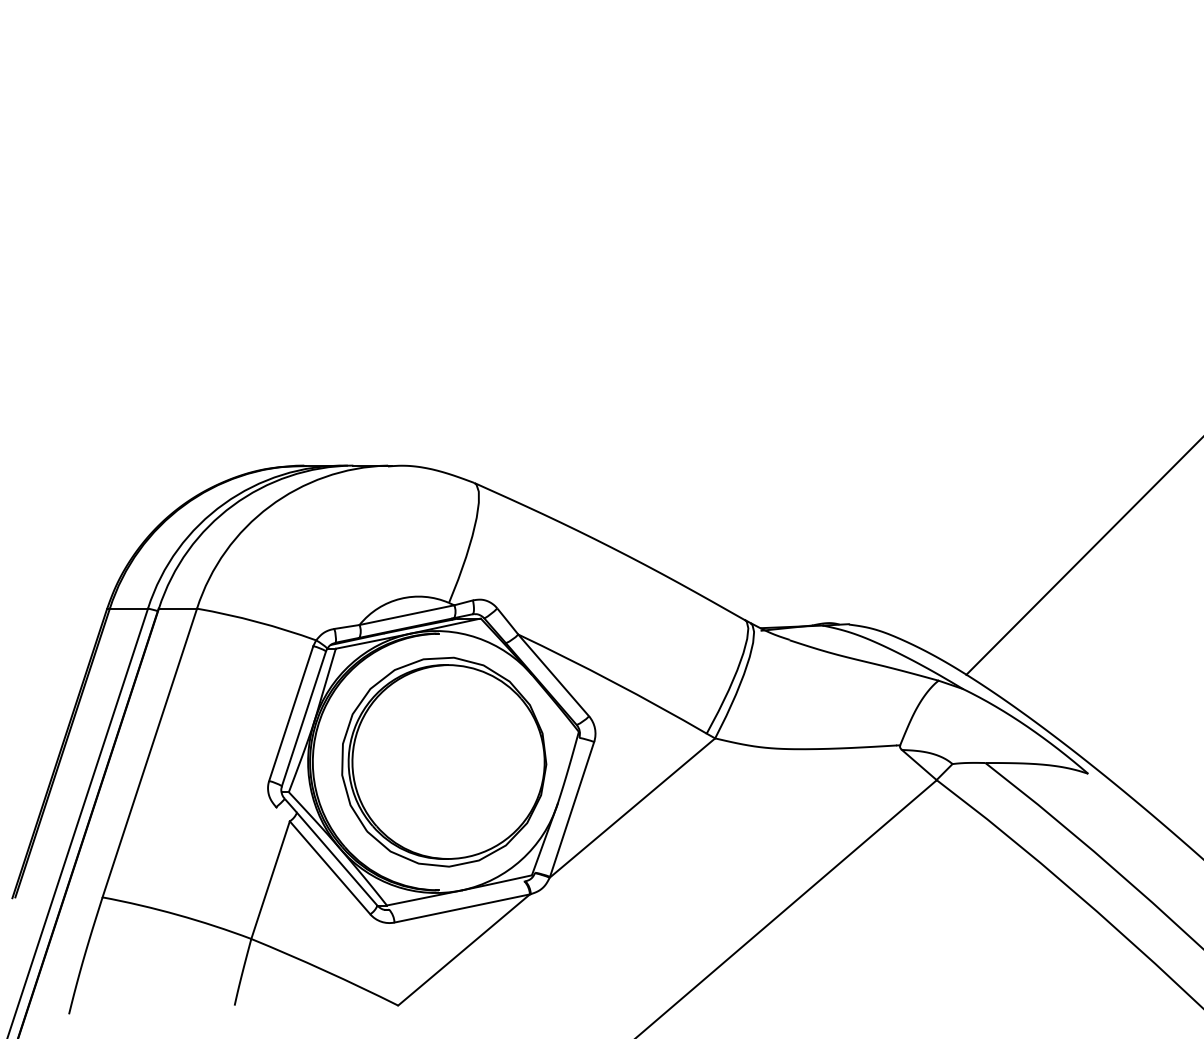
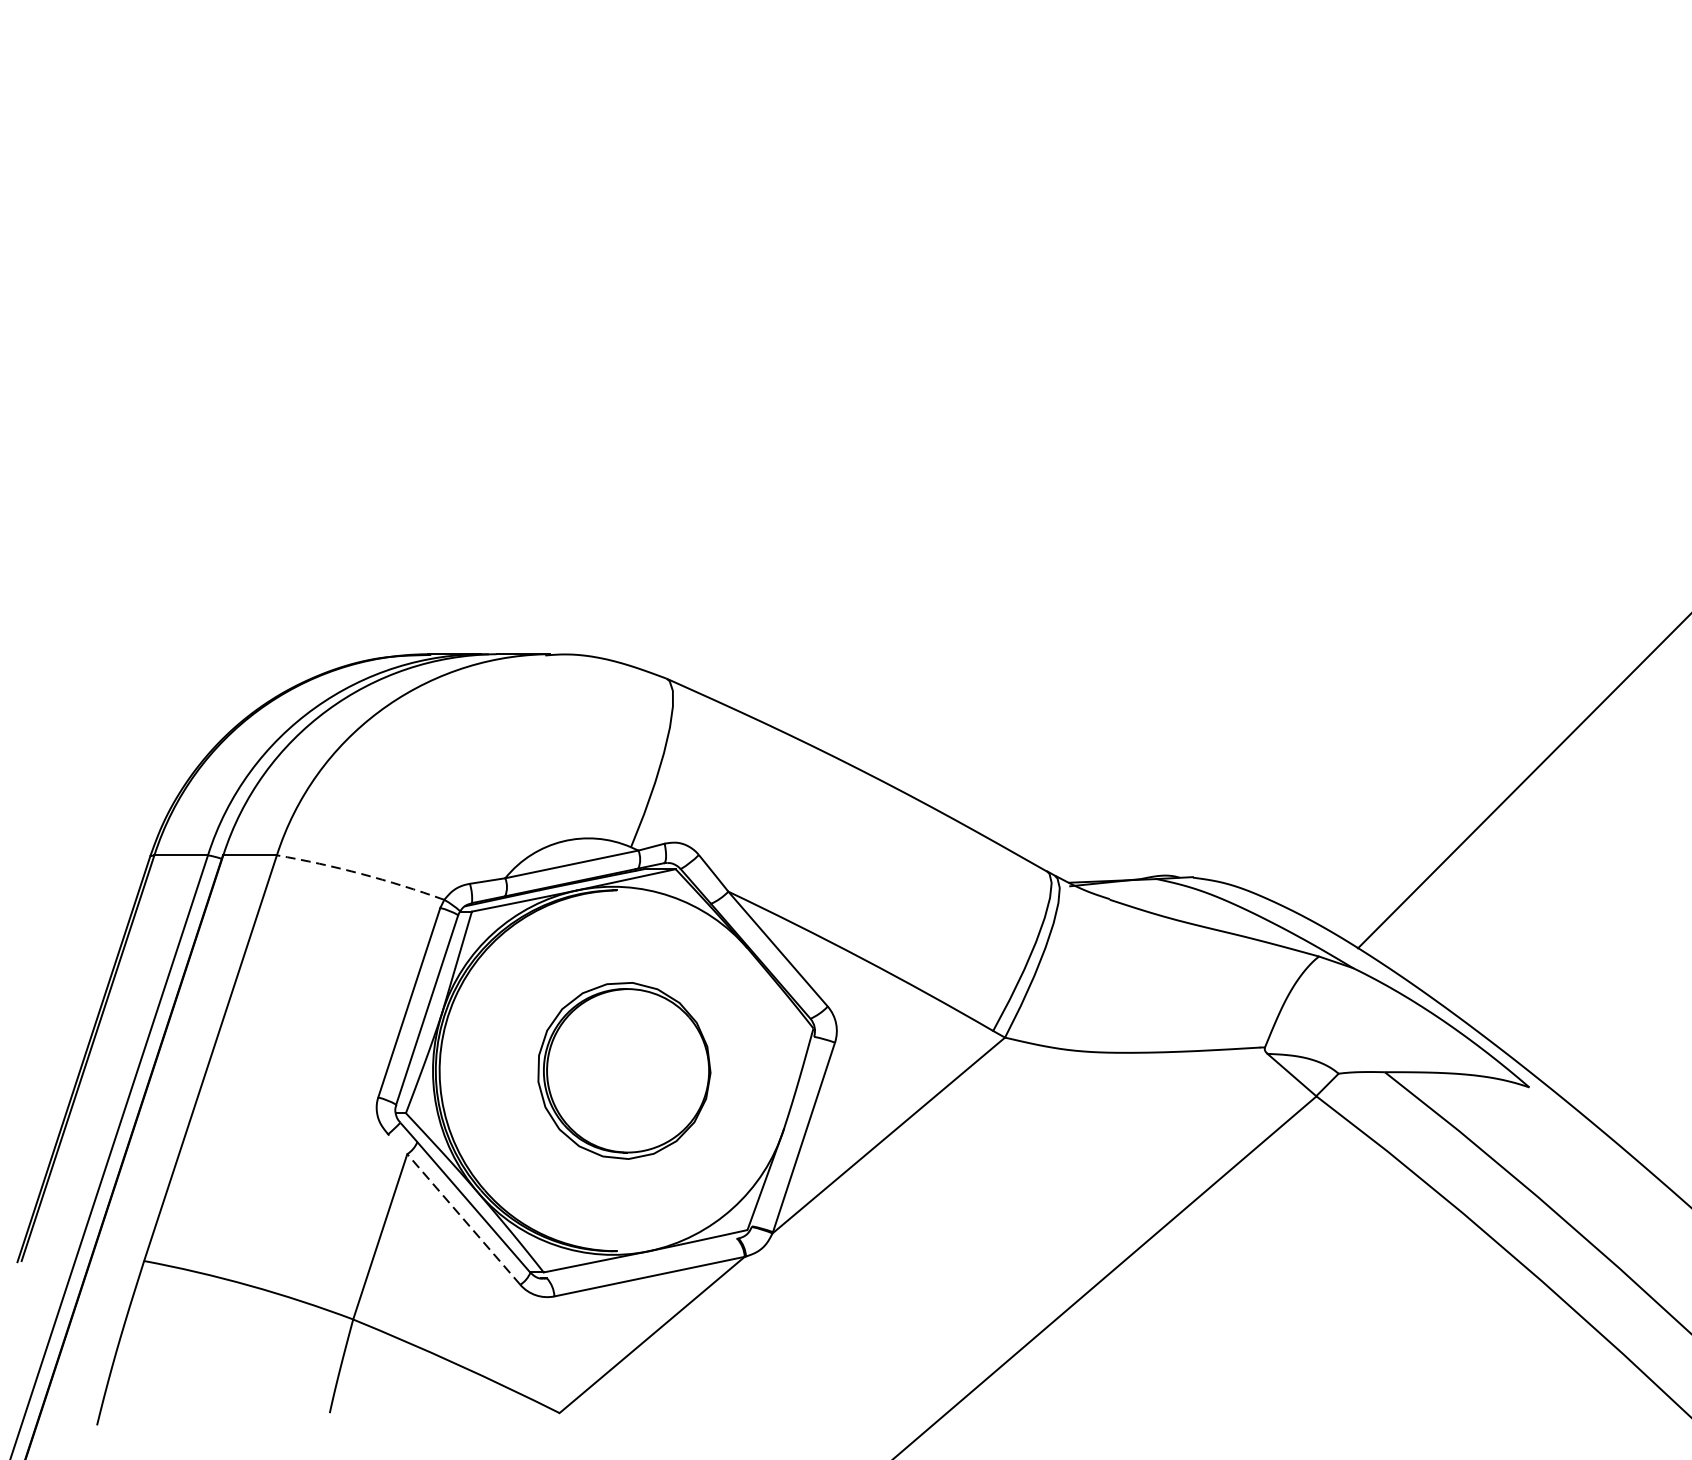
arc: (257, 621) -> (361, 873), solid -> dashed
part: (444, 761) -> (624, 1070), size x0.6
line: (329, 867) -> (463, 1219), solid -> dashed

